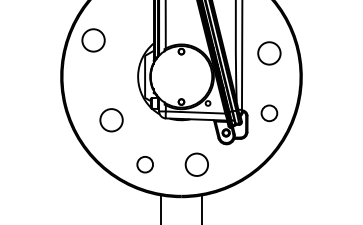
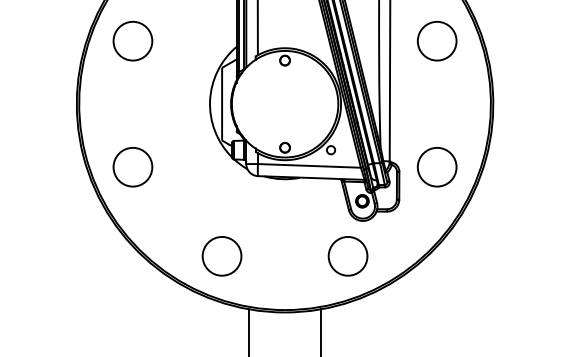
circle: (269, 53) -> (437, 41), moved
circle: (269, 113) -> (437, 167), size x1.43
circle: (111, 120) -> (132, 167), moved
circle: (145, 164) -> (222, 255), size x1.43
circle: (196, 164) -> (347, 255), moved

